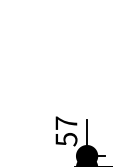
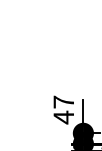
text: (66, 139) -> (63, 117), 57 -> 47

